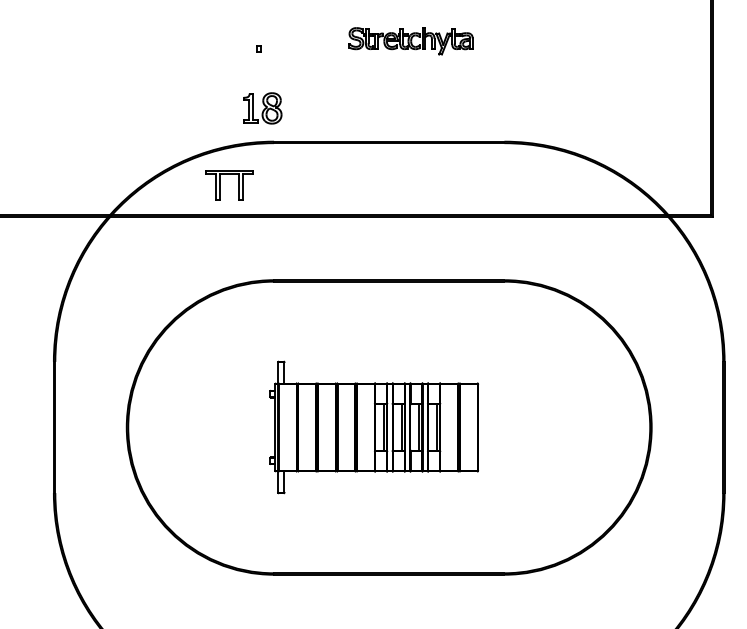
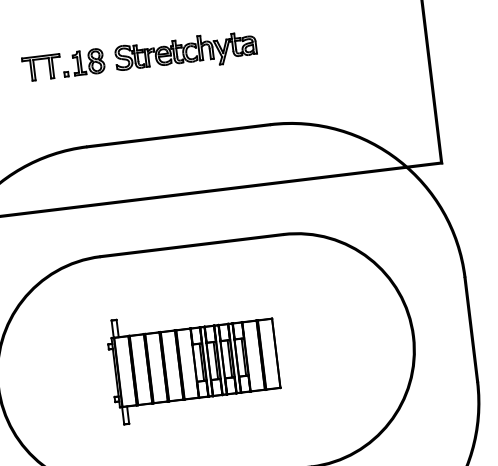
part: (410, 41) -> (185, 53), size x1.43
part: (262, 108) -> (88, 62), moved
part: (220, 185) -> (34, 68), moved

